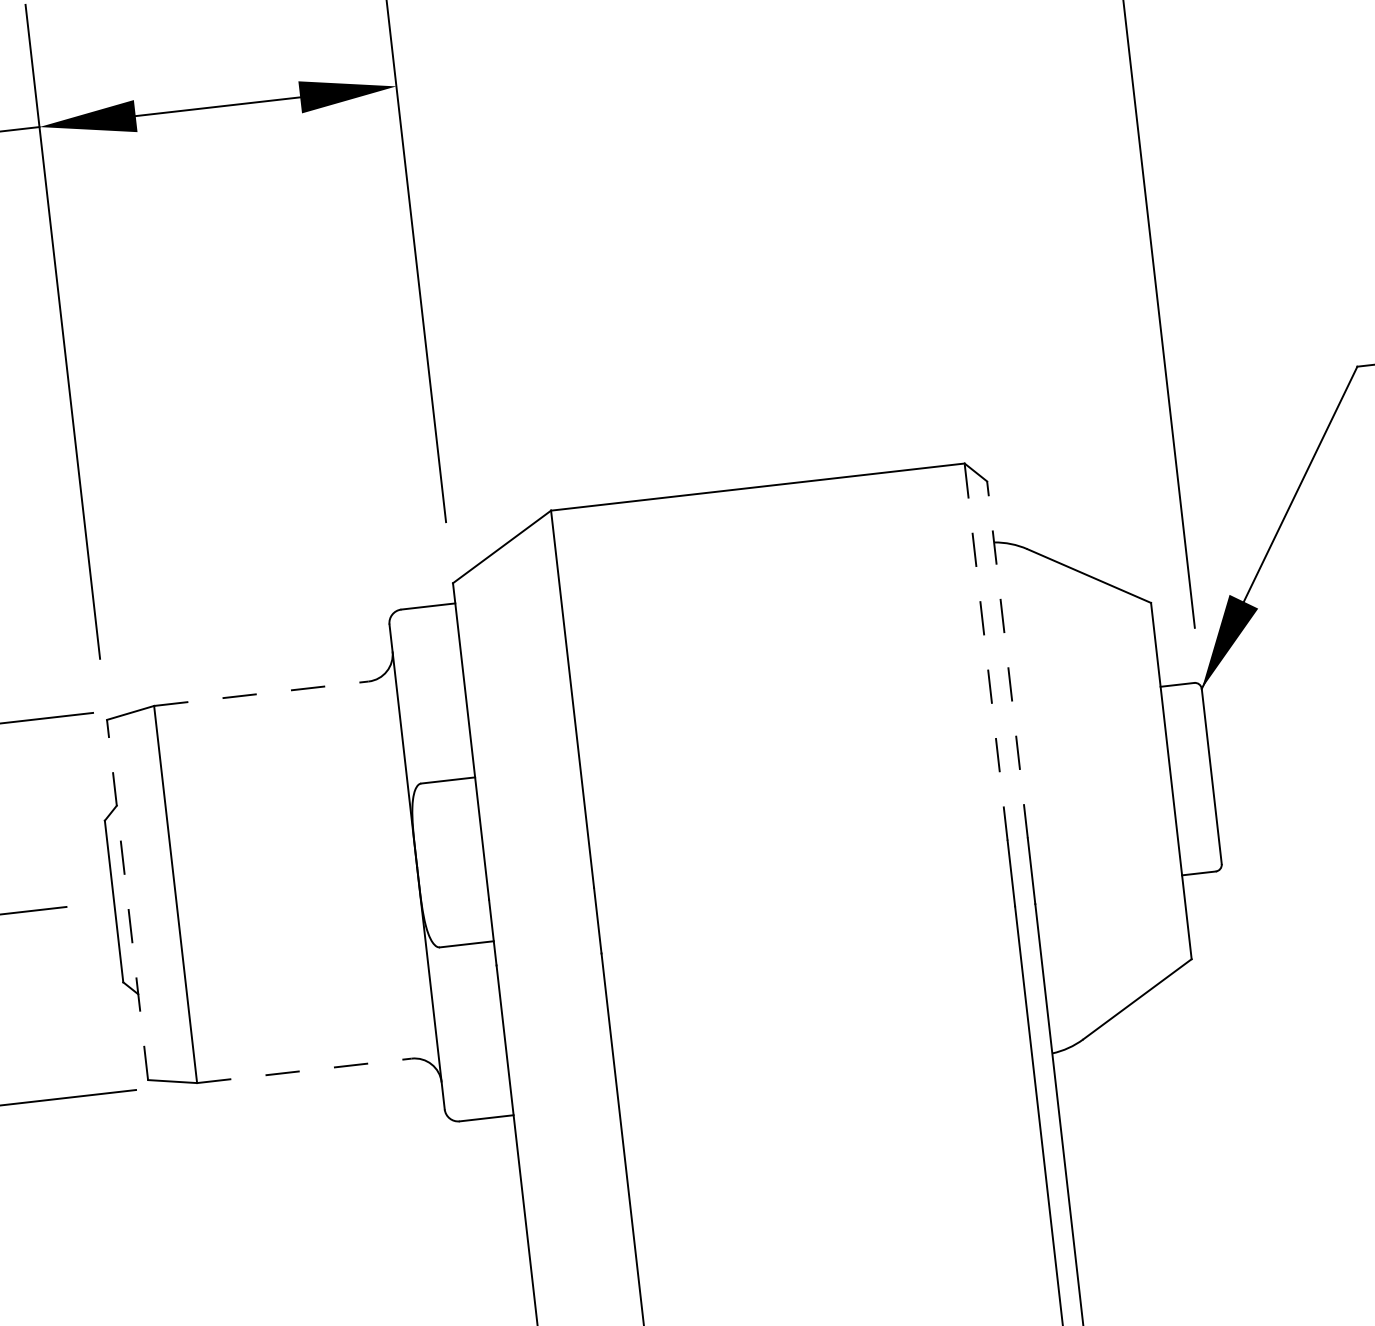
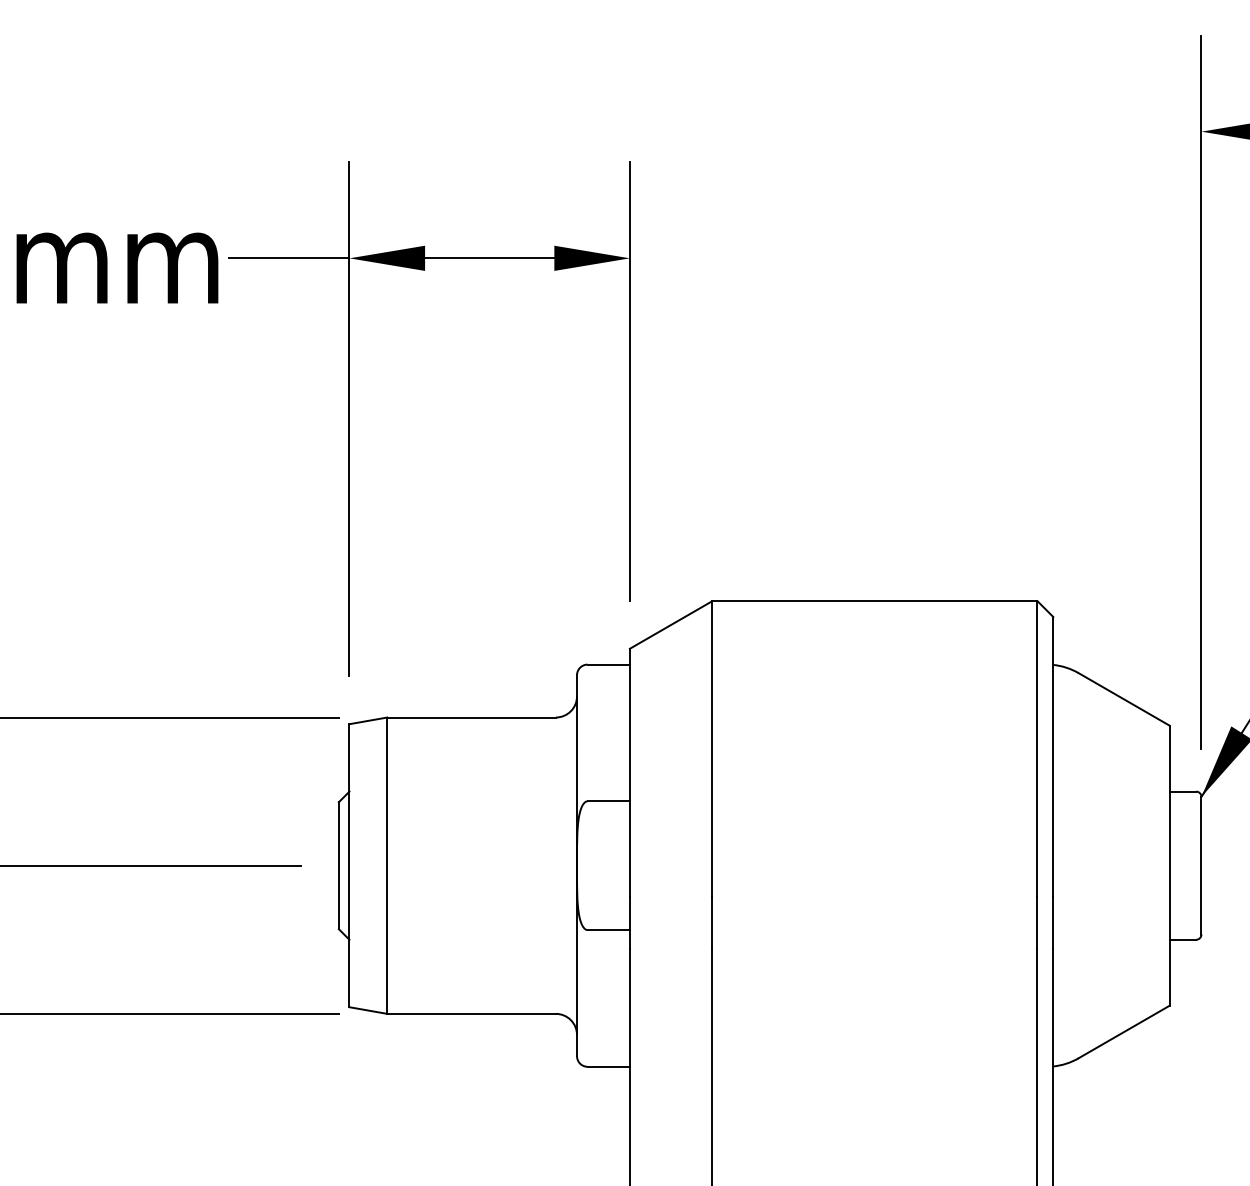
line: (986, 651) -> (1037, 748), dashed -> solid
line: (1007, 658) -> (1053, 756), dashed -> solid
line: (262, 693) -> (472, 717), dashed -> solid
line: (127, 899) -> (349, 865), dashed -> solid
line: (305, 1070) -> (472, 1013), dashed -> solid

